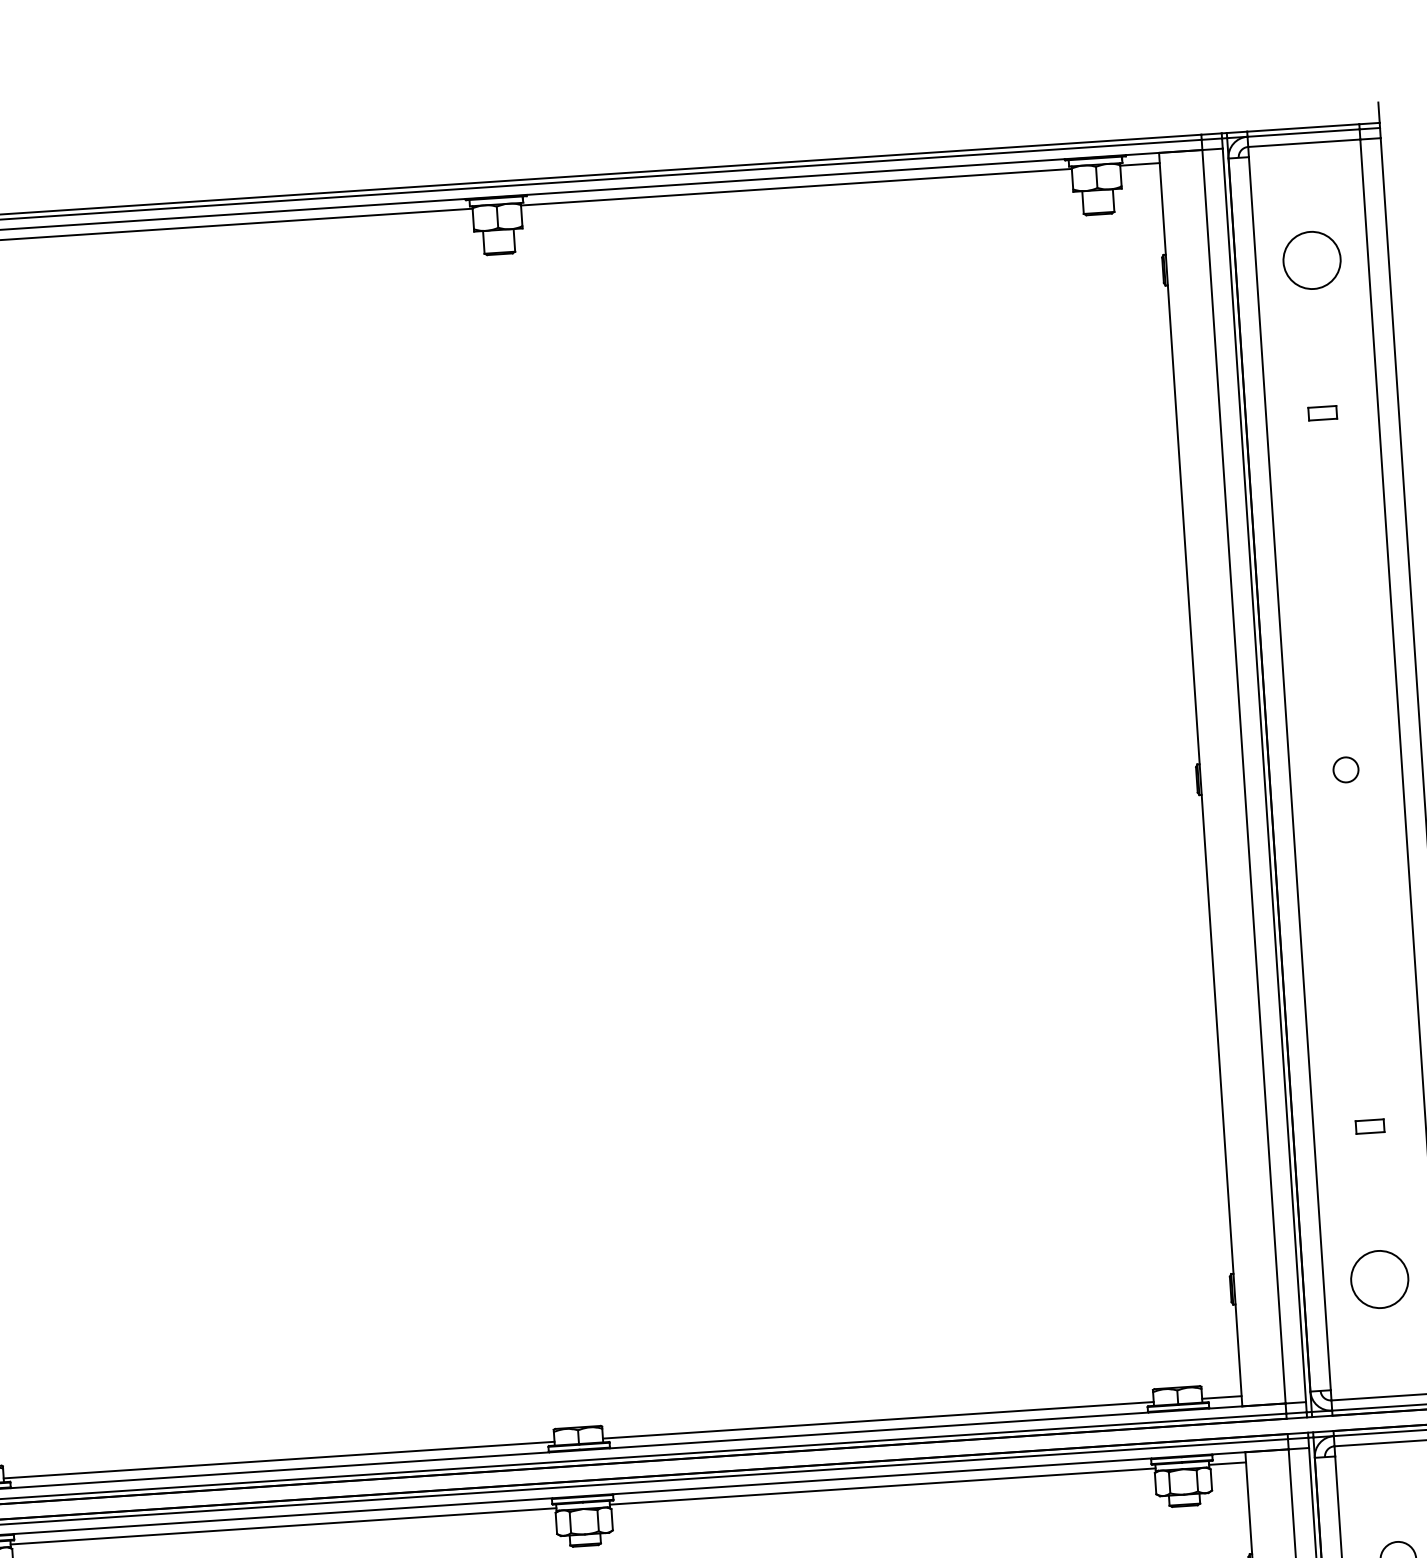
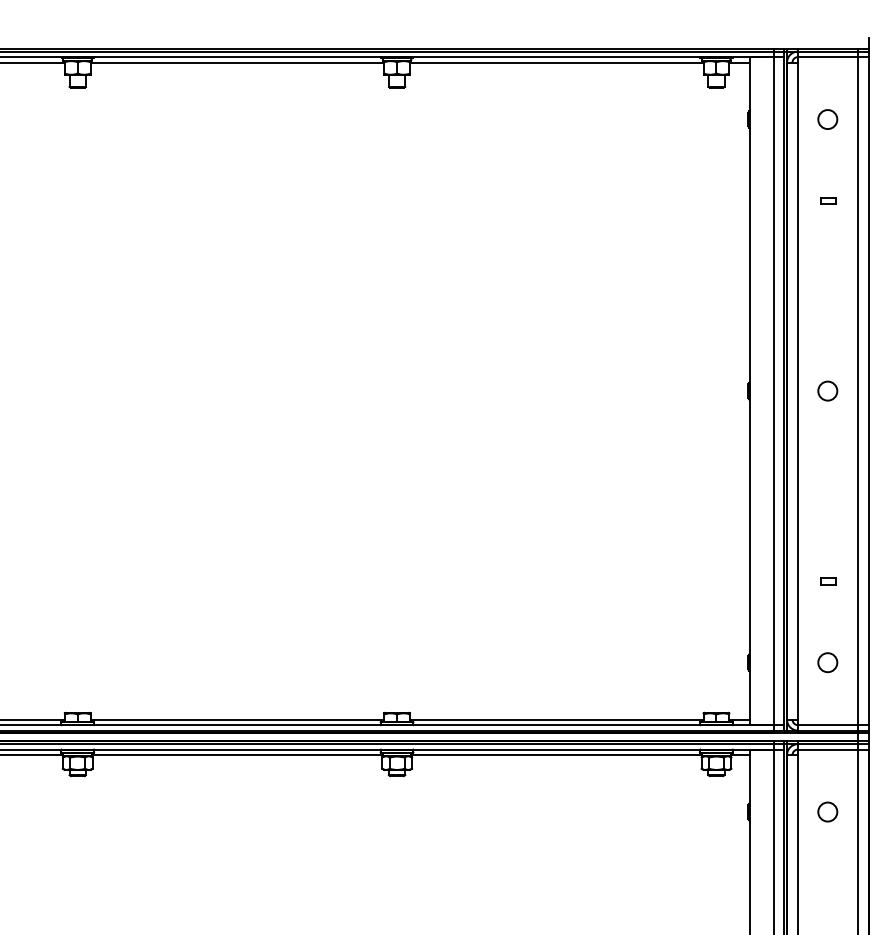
circle: (1311, 260) -> (827, 119), size x0.62
circle: (1345, 768) -> (827, 390), size x1.43
circle: (1379, 1279) -> (827, 662), size x0.62

